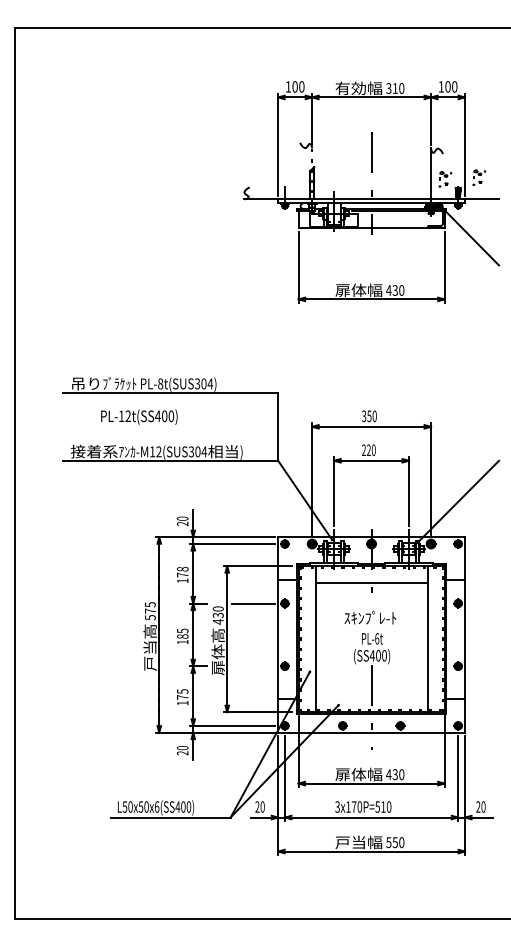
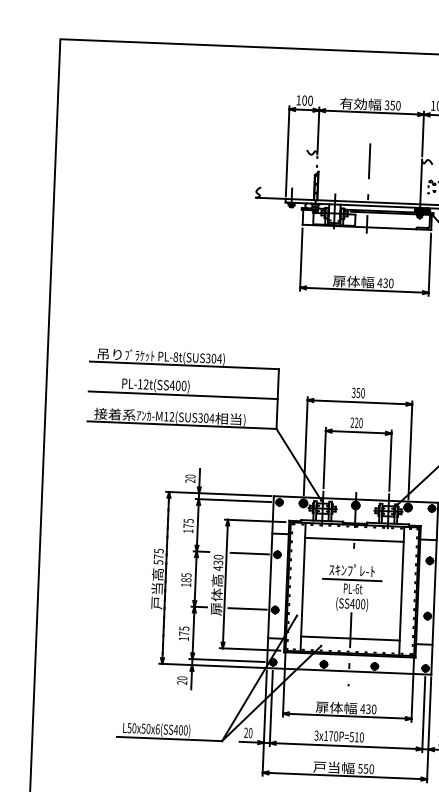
text: (394, 88) -> (392, 105), 310 -> 350
line: (170, 426) -> (182, 394), added
text: (182, 568) -> (188, 520), 178 -> 175
line: (370, 628) -> (351, 579), added
line: (253, 666) -> (247, 609), added
line: (371, 695) -> (350, 638), added

